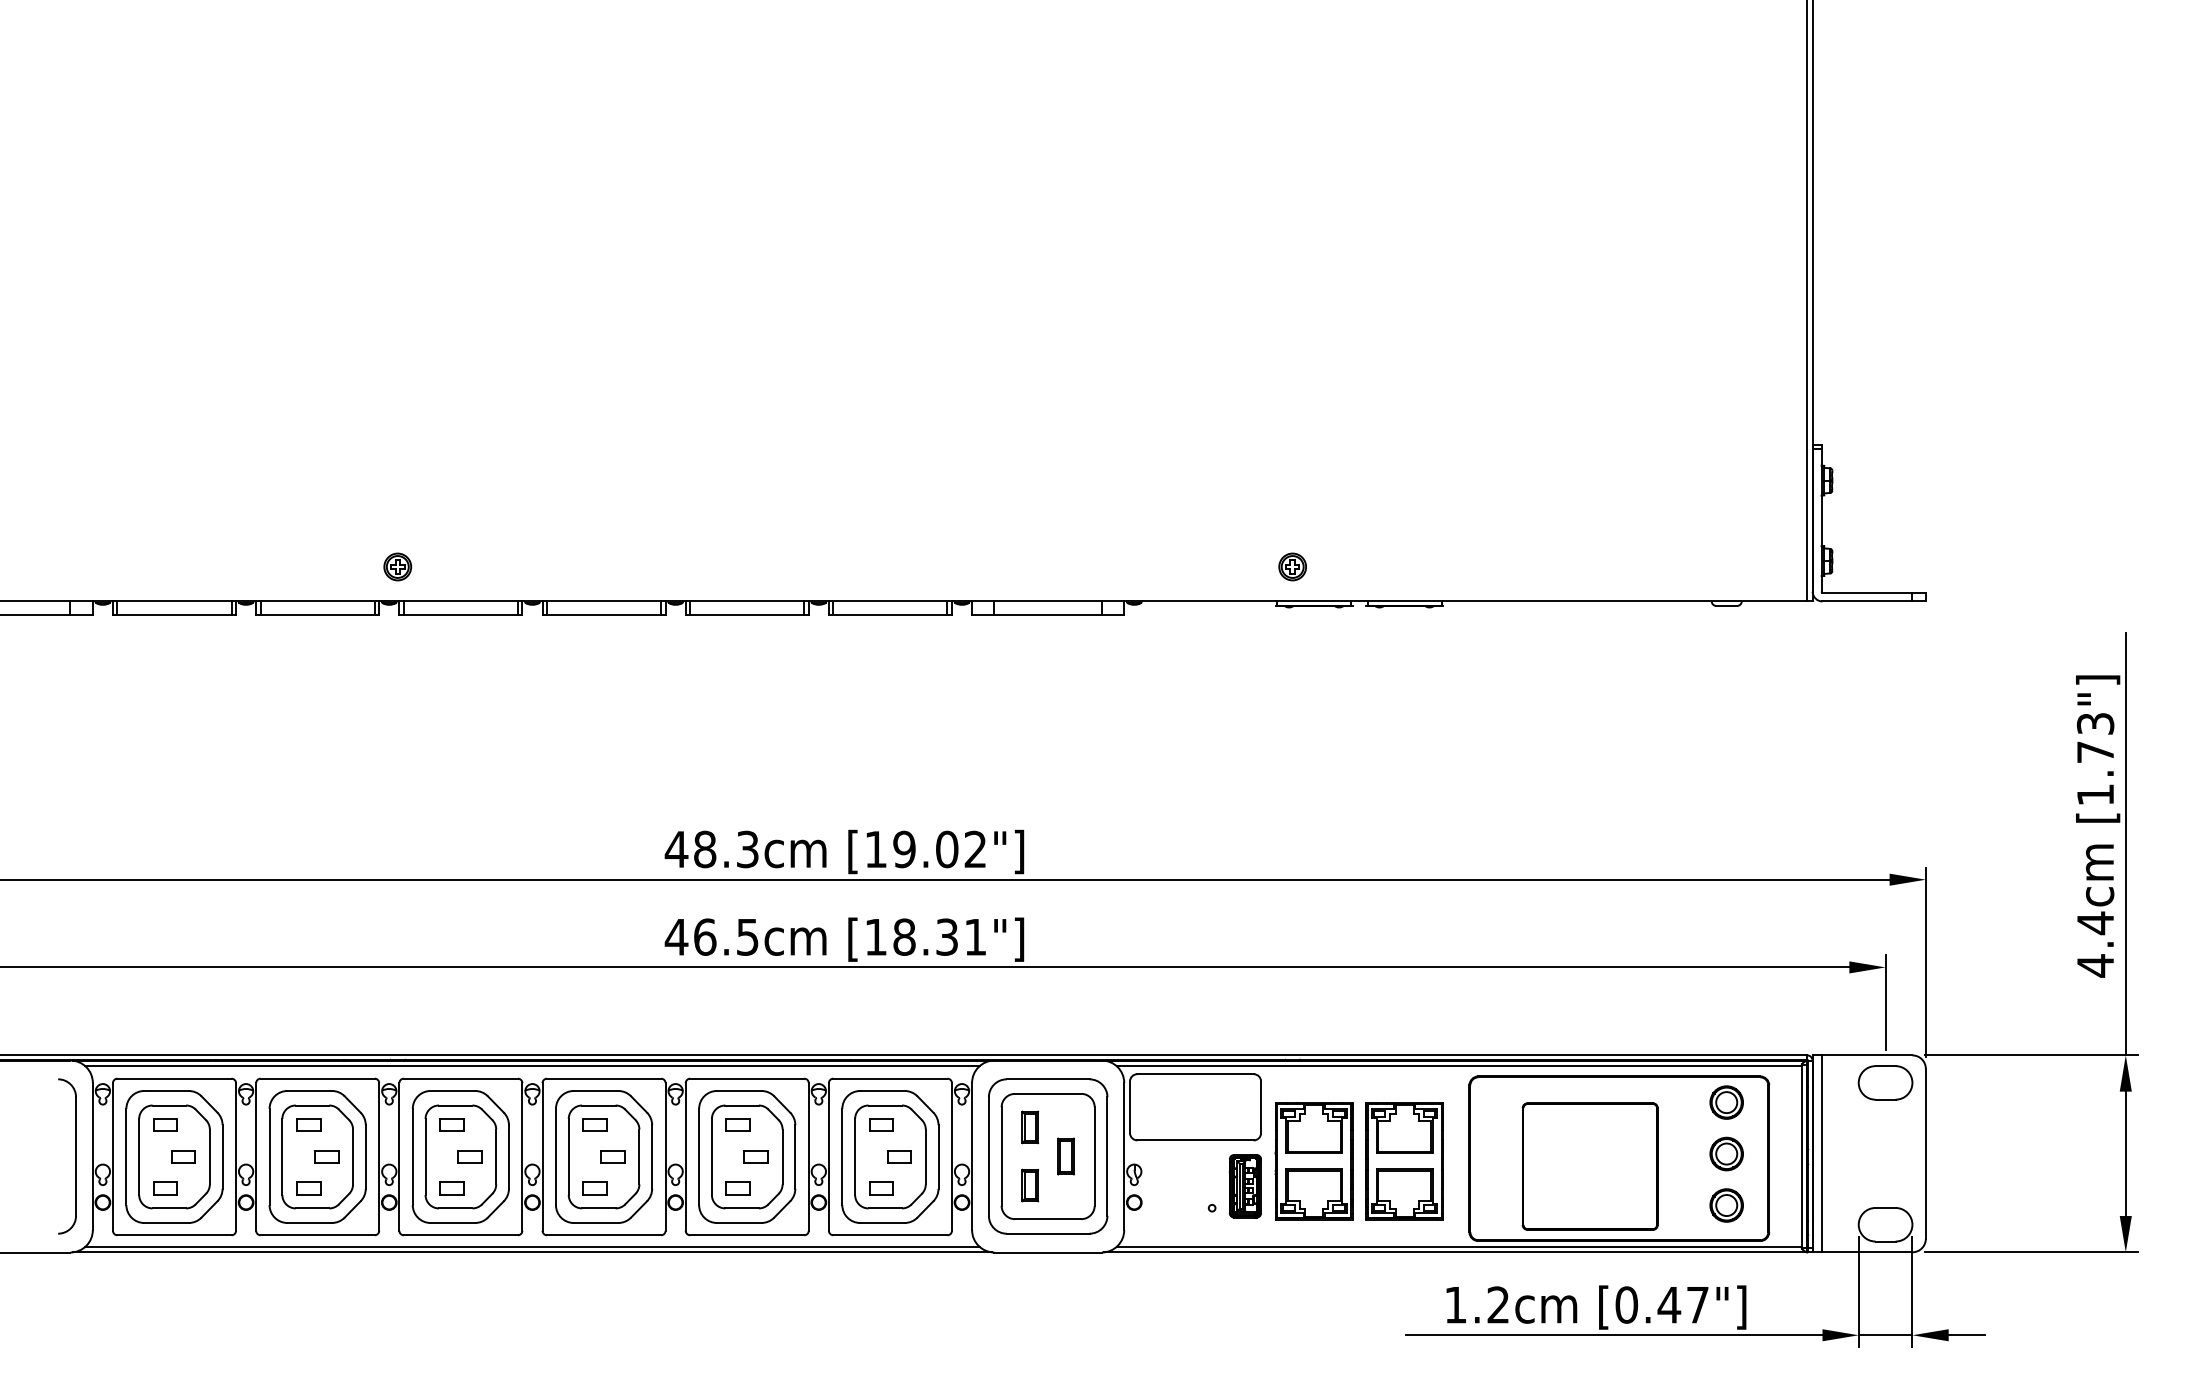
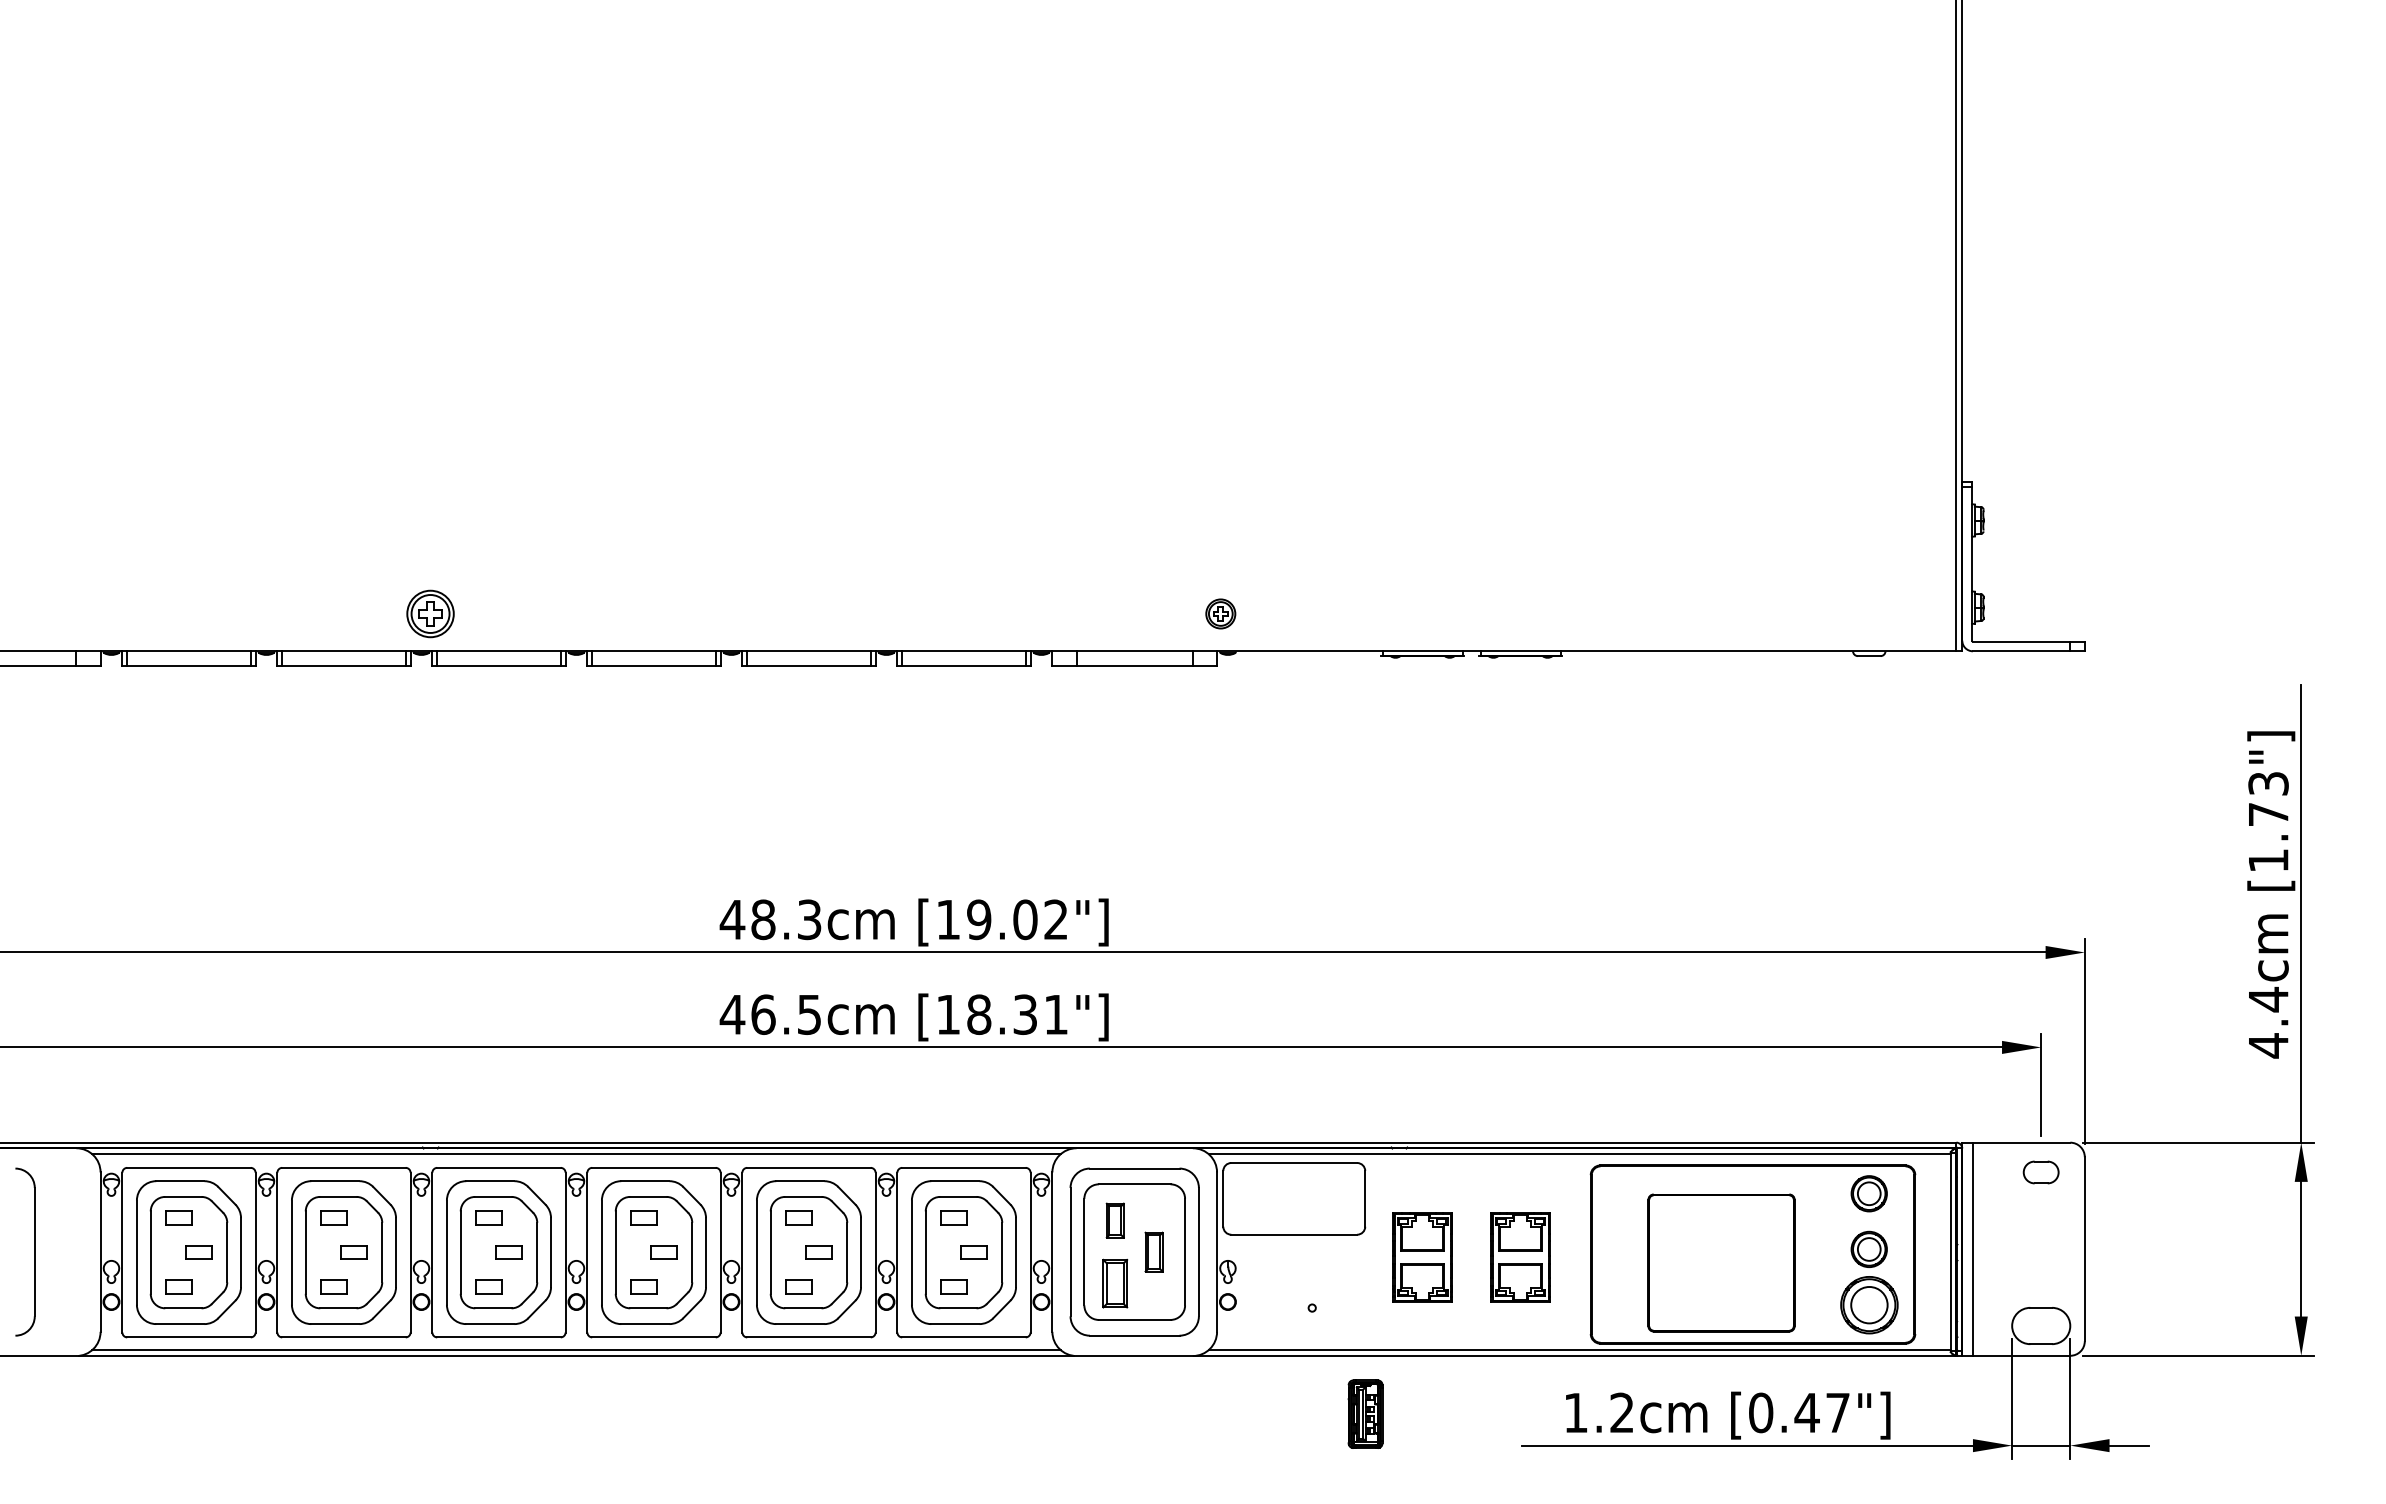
part: (397, 566) -> (430, 613), size x1.6
part: (1292, 566) -> (1220, 613), moved
part: (1885, 1082) -> (2041, 1172), size x0.6
part: (75, 1156) -> (34, 1252), moved
part: (1313, 1161) -> (1421, 1257), size x0.7
part: (1404, 1161) -> (1520, 1257), size x0.7
part: (1030, 1185) -> (1115, 1283), size x1.4
part: (1244, 1186) -> (1364, 1414), moved
part: (1726, 1205) -> (1869, 1305), size x1.6

